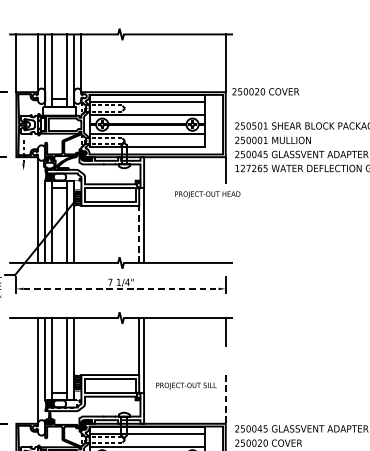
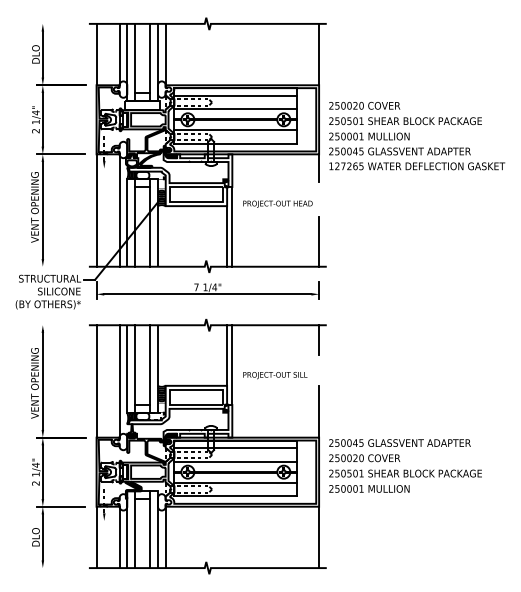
text: (265, 91) -> (364, 105), moved
text: (207, 194) -> (277, 203), moved
line: (16, 210) -> (96, 210), added
line: (139, 233) -> (227, 235), dashed -> solid
line: (226, 239) -> (319, 241), added
line: (120, 289) -> (207, 294), dashed -> solid
line: (16, 370) -> (96, 381), added
text: (186, 386) -> (275, 375), moved
line: (226, 399) -> (319, 411), dashed -> solid

